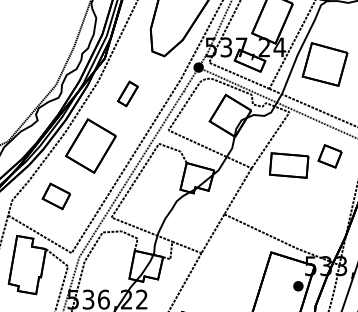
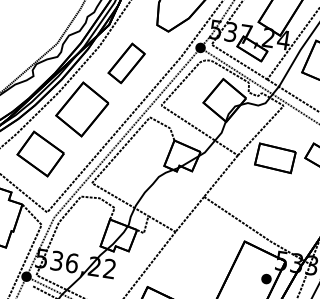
part: (127, 93) -> (126, 62), size x1.67
part: (56, 196) -> (40, 154), size x1.67

